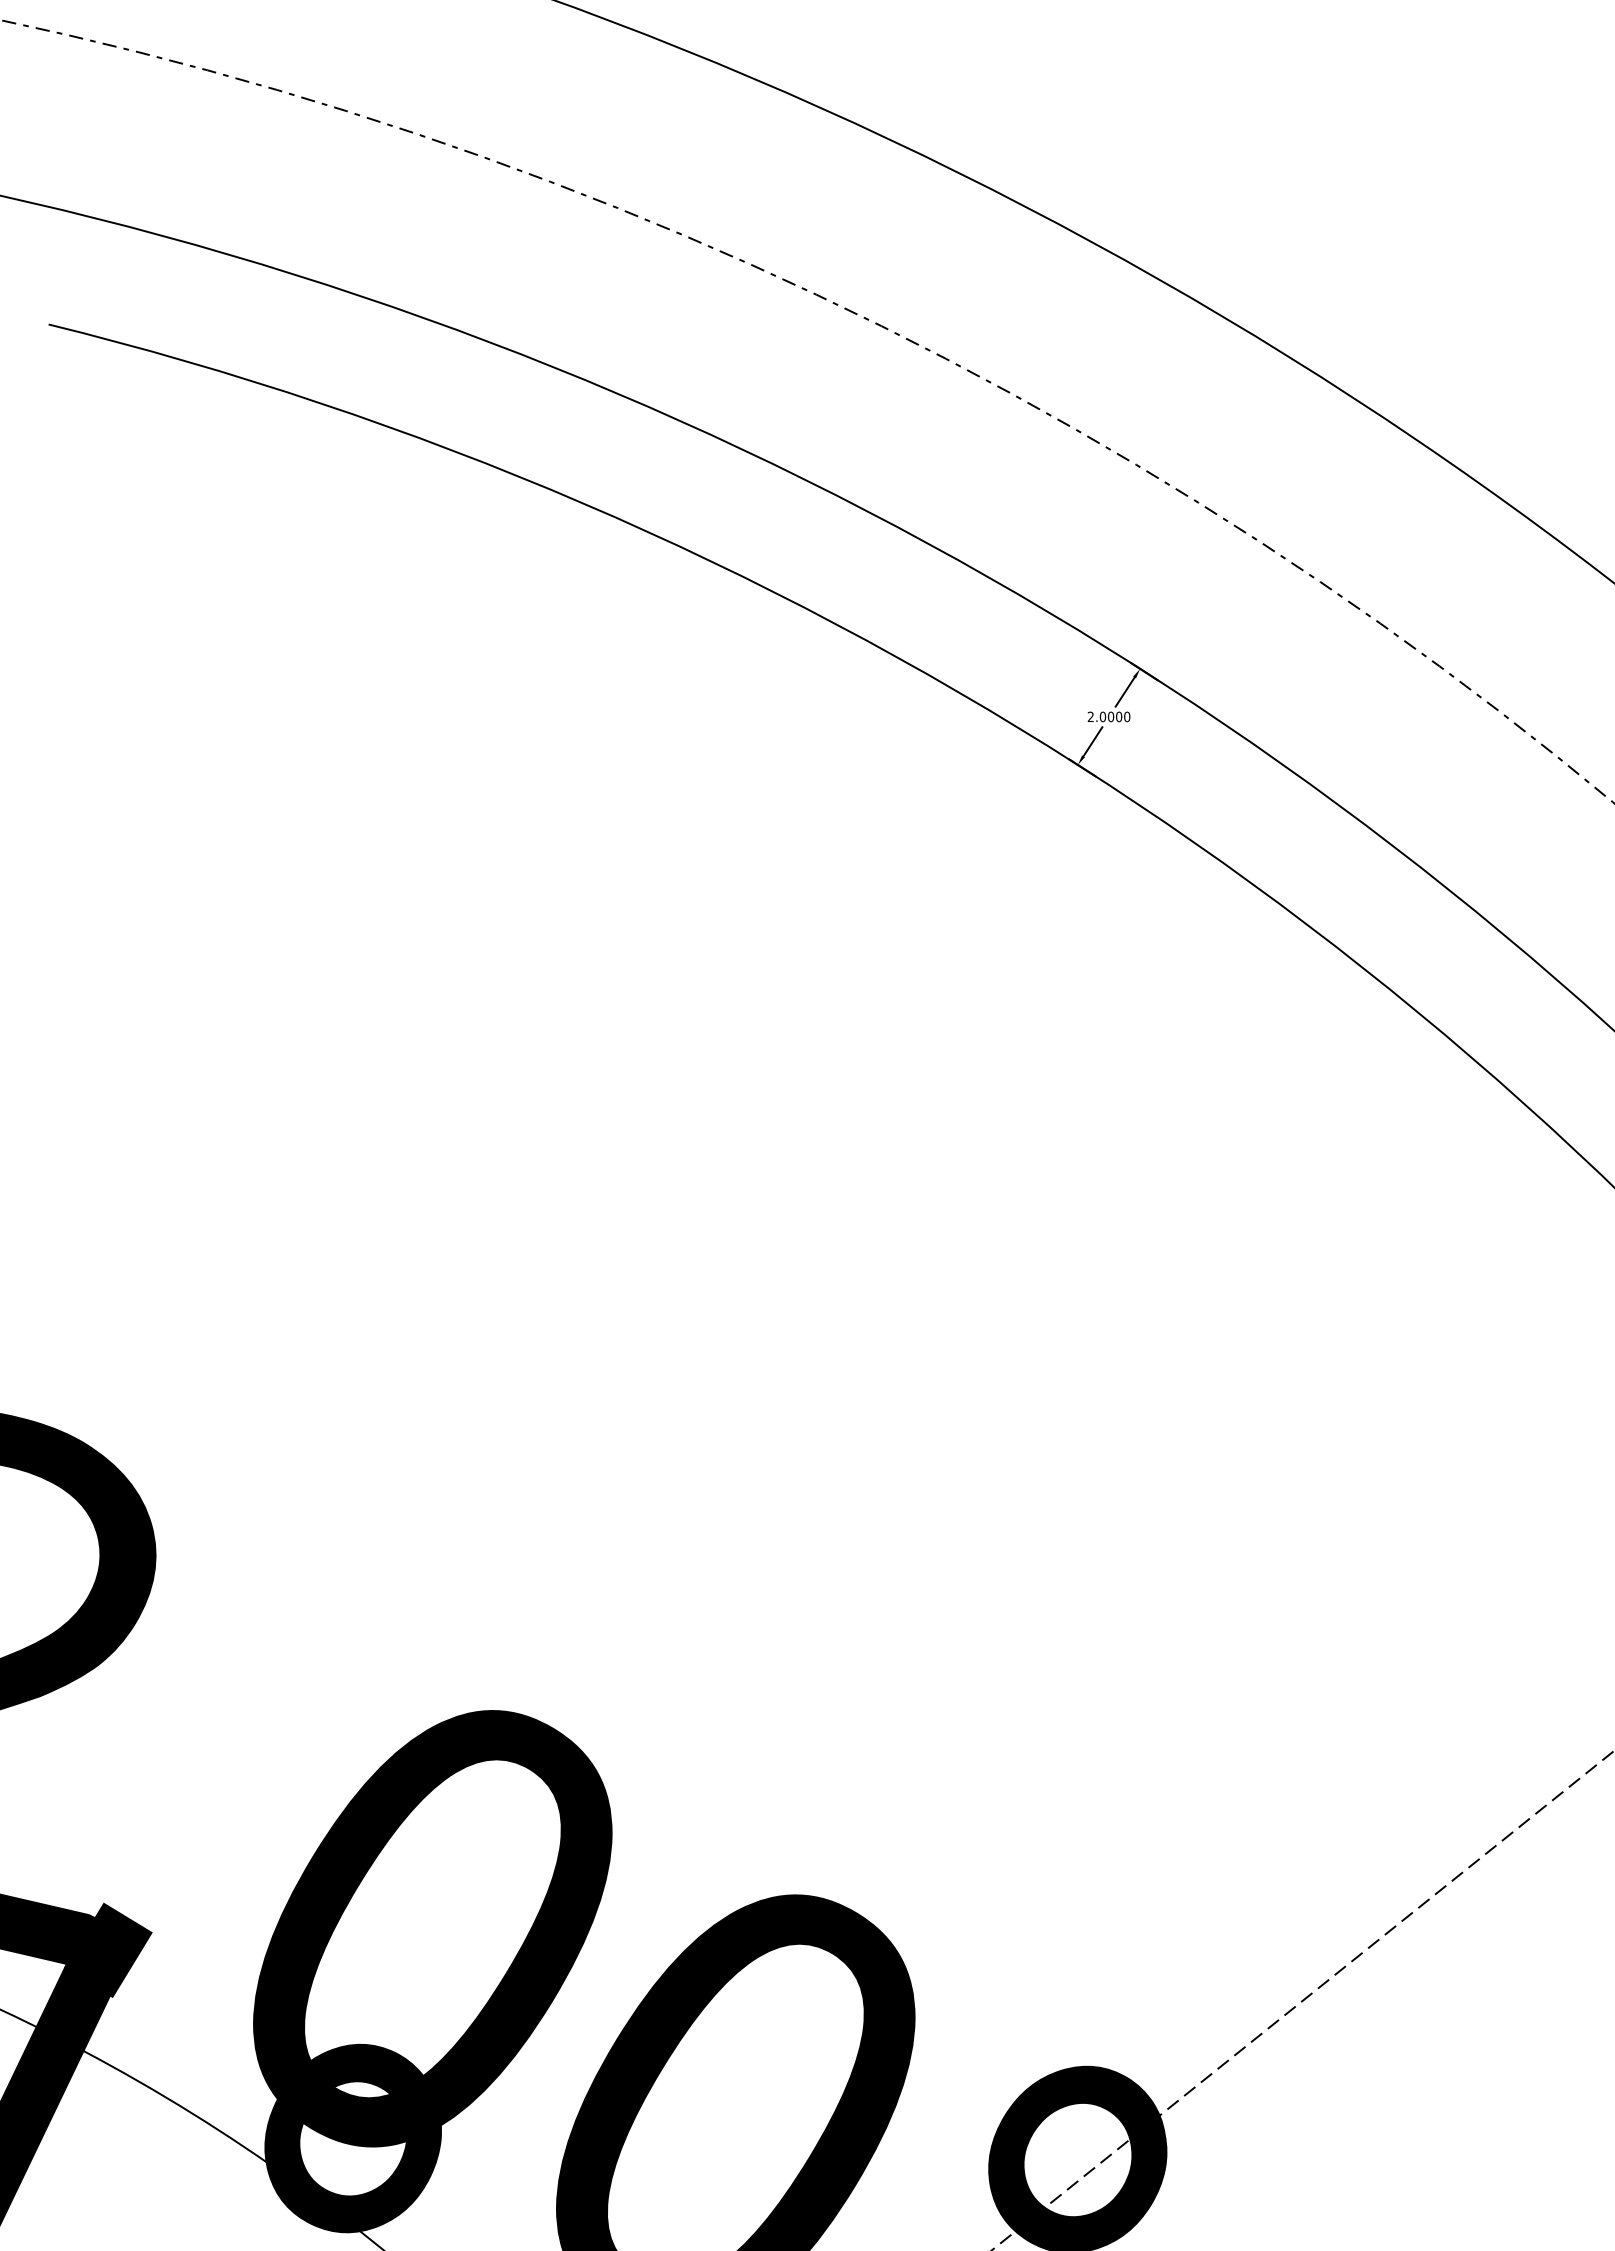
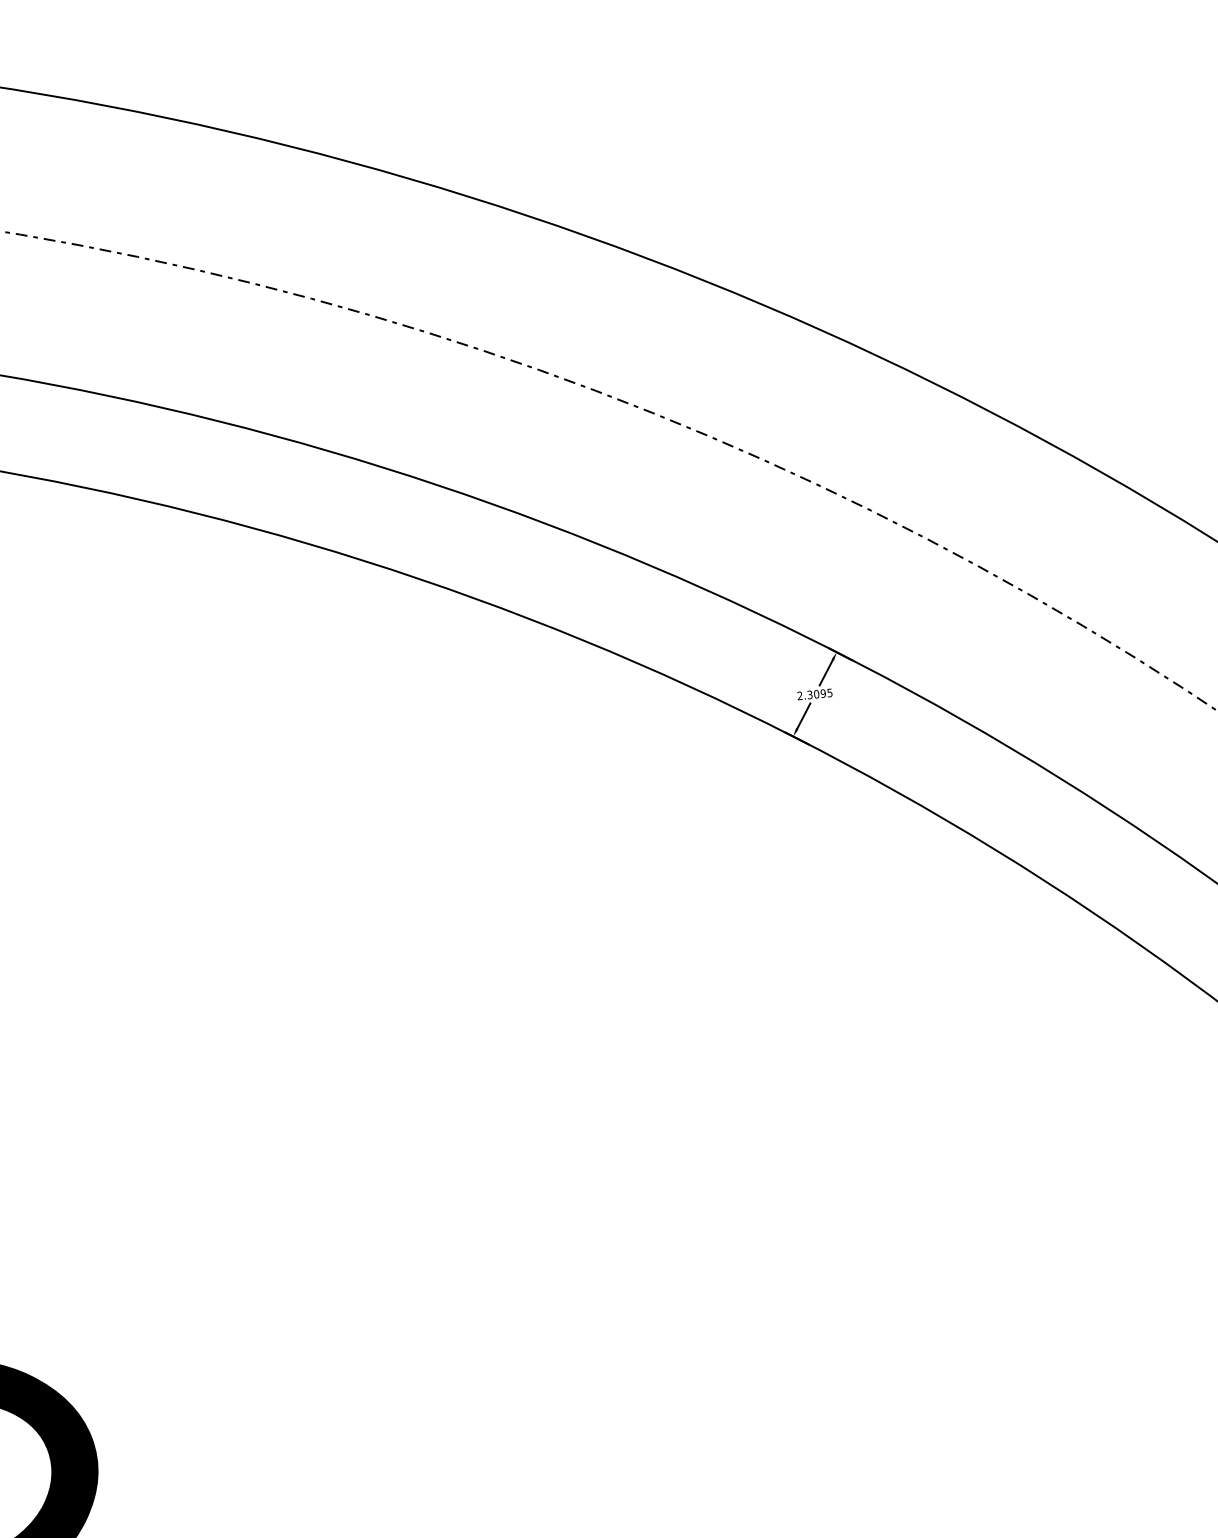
text: (1114, 716) -> (819, 693), 2.0000 -> 2.3095

